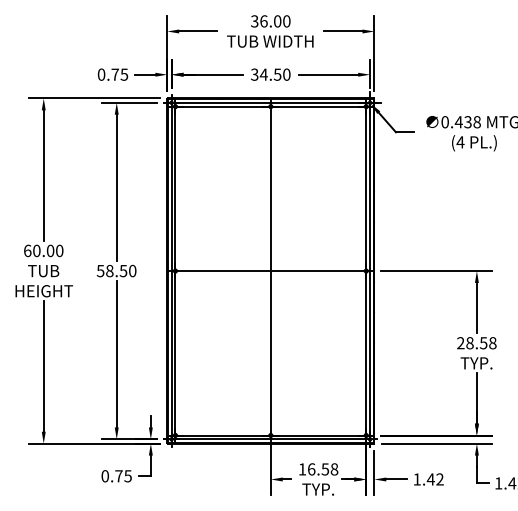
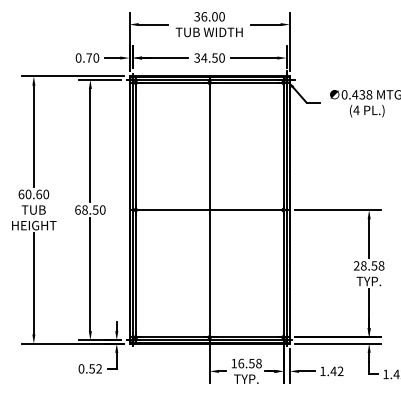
text: (124, 74) -> (96, 57), 0.75 -> 0.70
text: (50, 250) -> (39, 194), 60.00 -> 60.60
text: (100, 270) -> (77, 209), 58.50 -> 68.50
text: (123, 476) -> (95, 369), 0.75 -> 0.52

